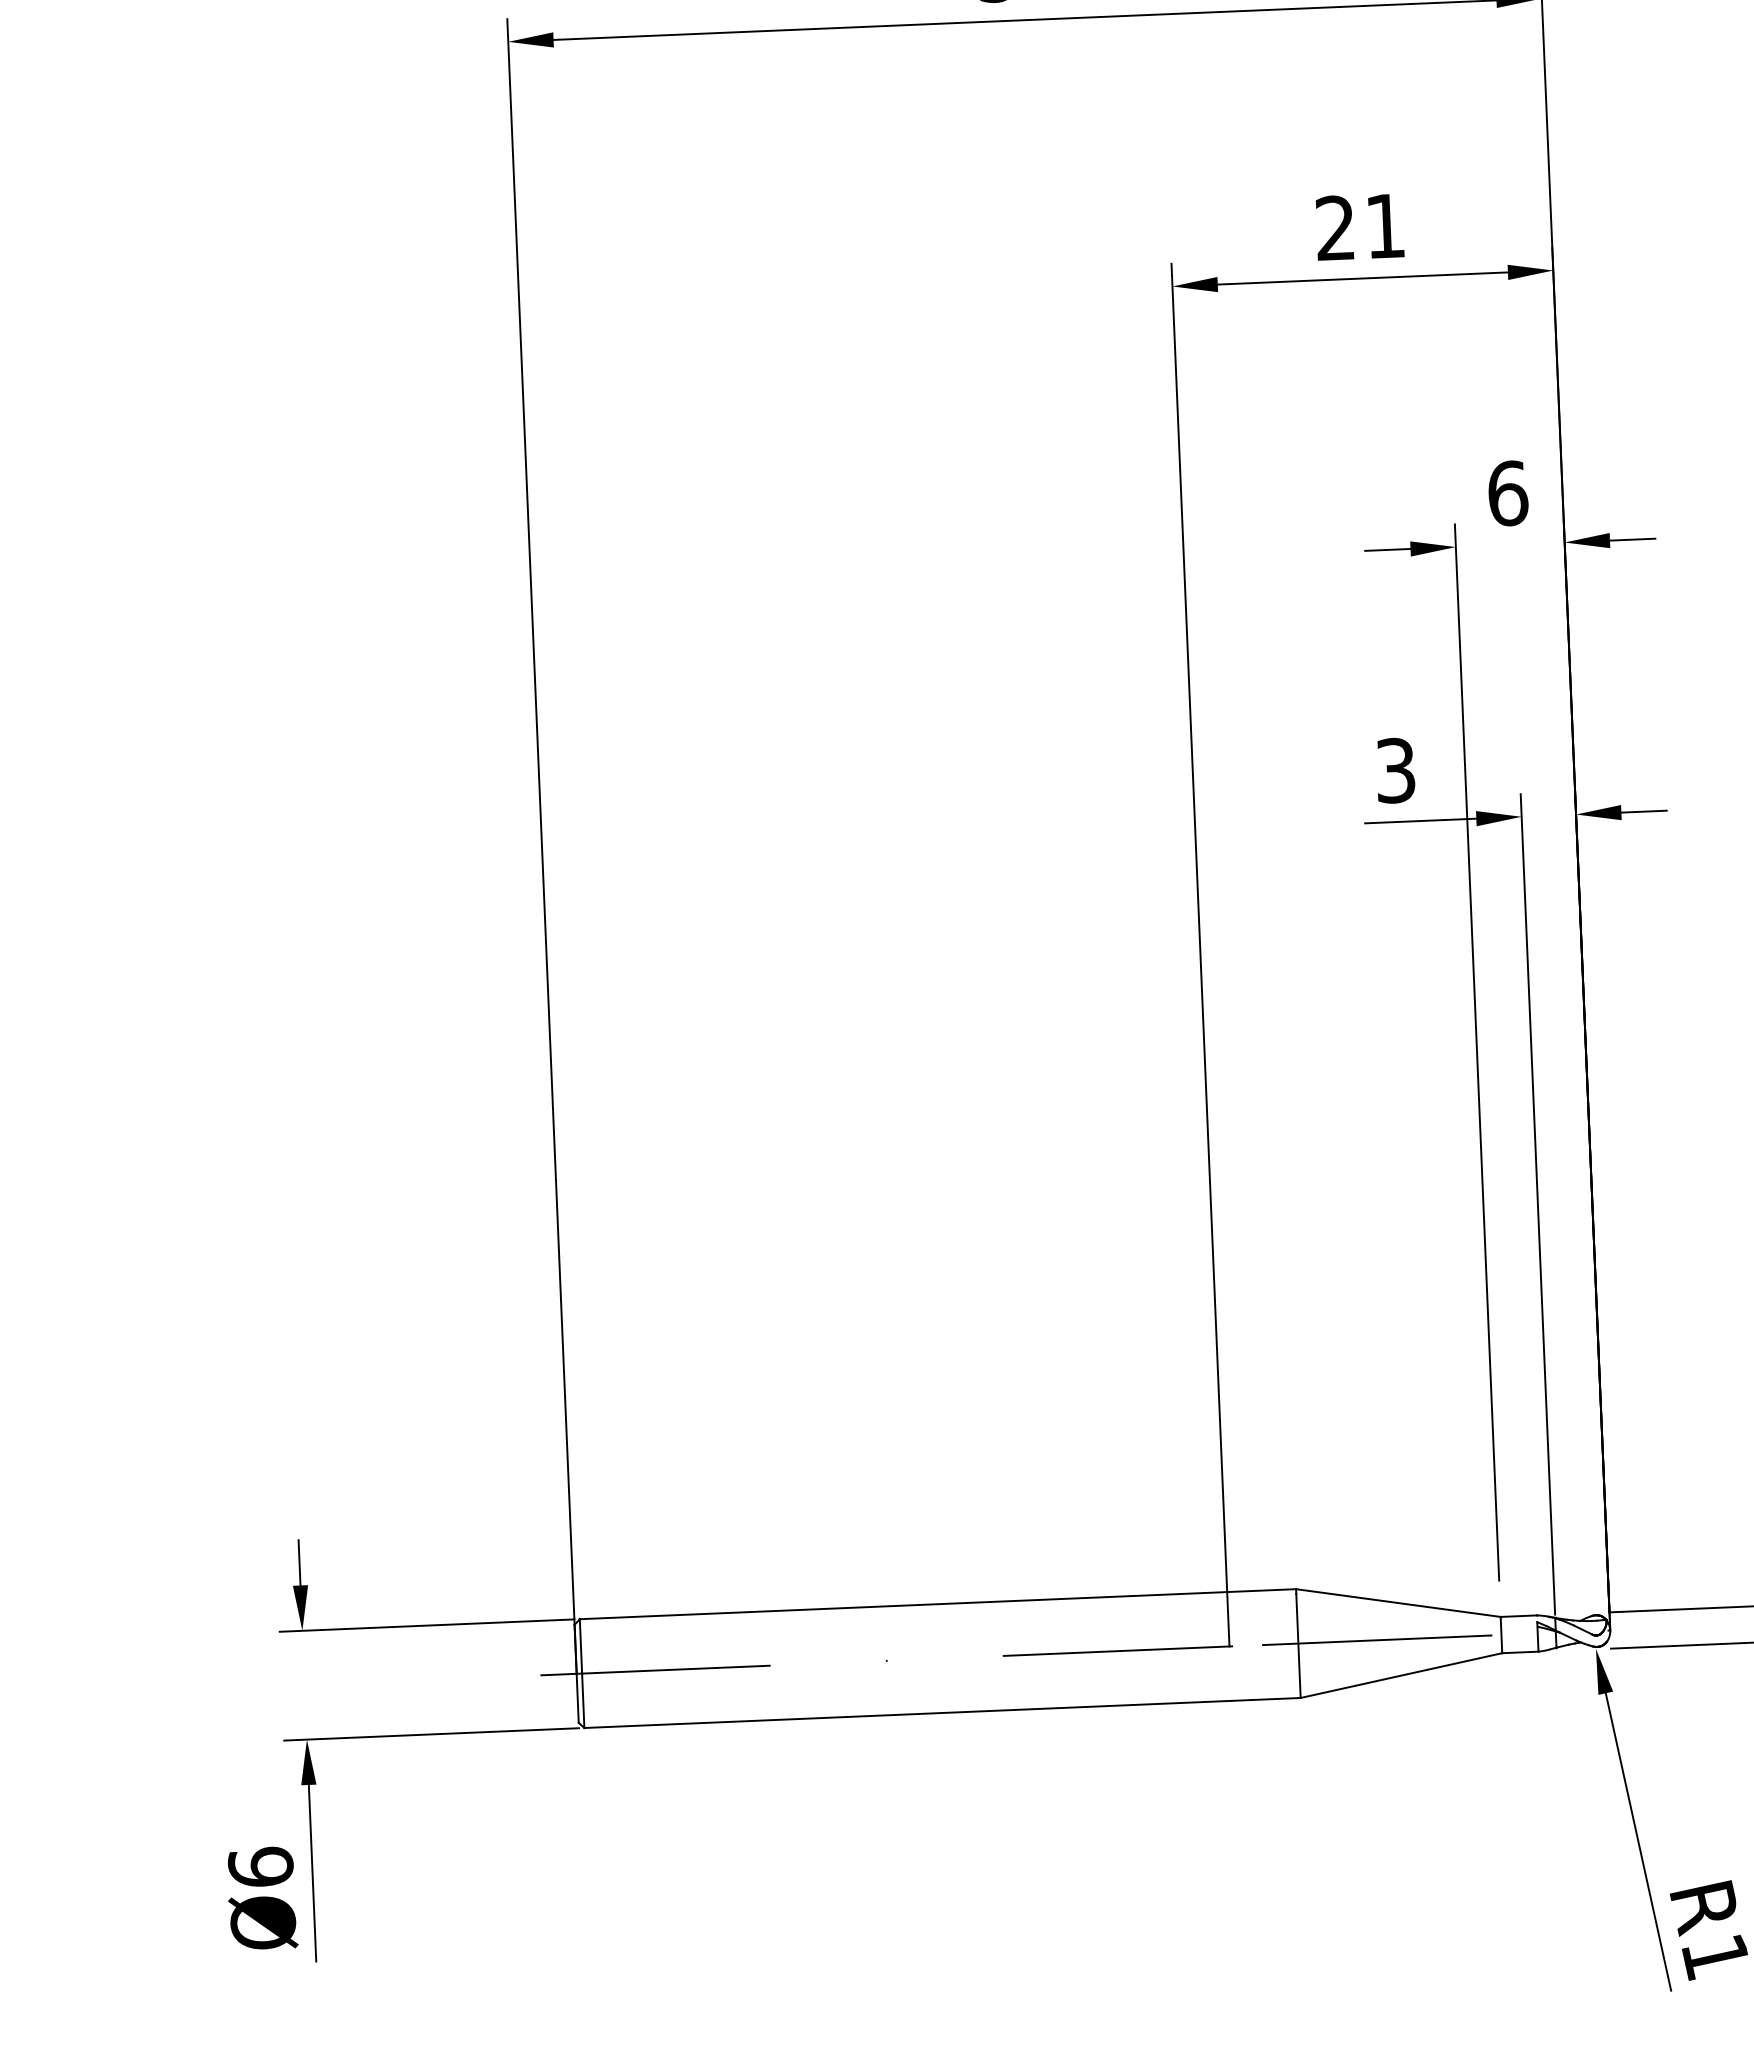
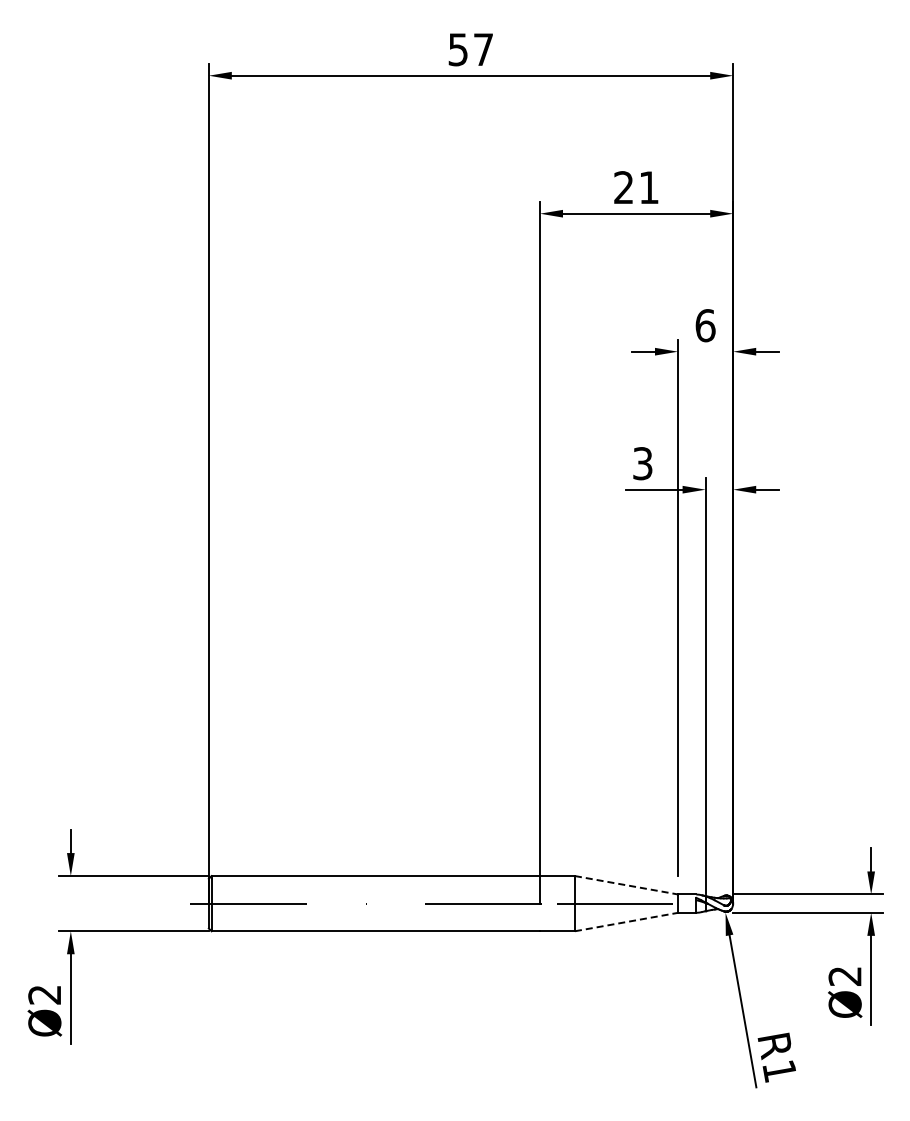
line: (1398, 1603) -> (626, 885), solid -> dashed
line: (1401, 1674) -> (626, 921), solid -> dashed
text: (260, 1866) -> (44, 994), Ø6 -> Ø2

